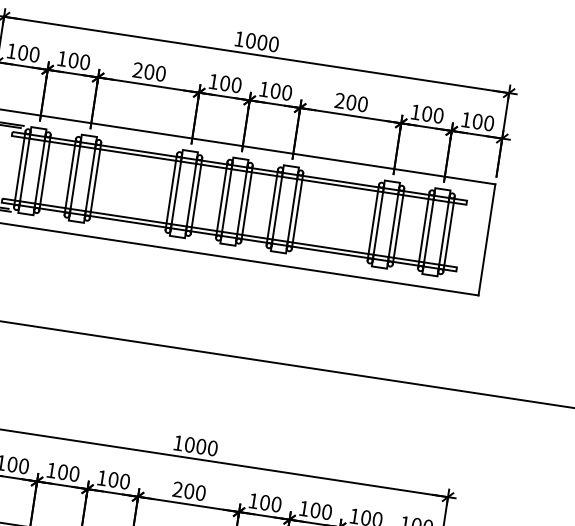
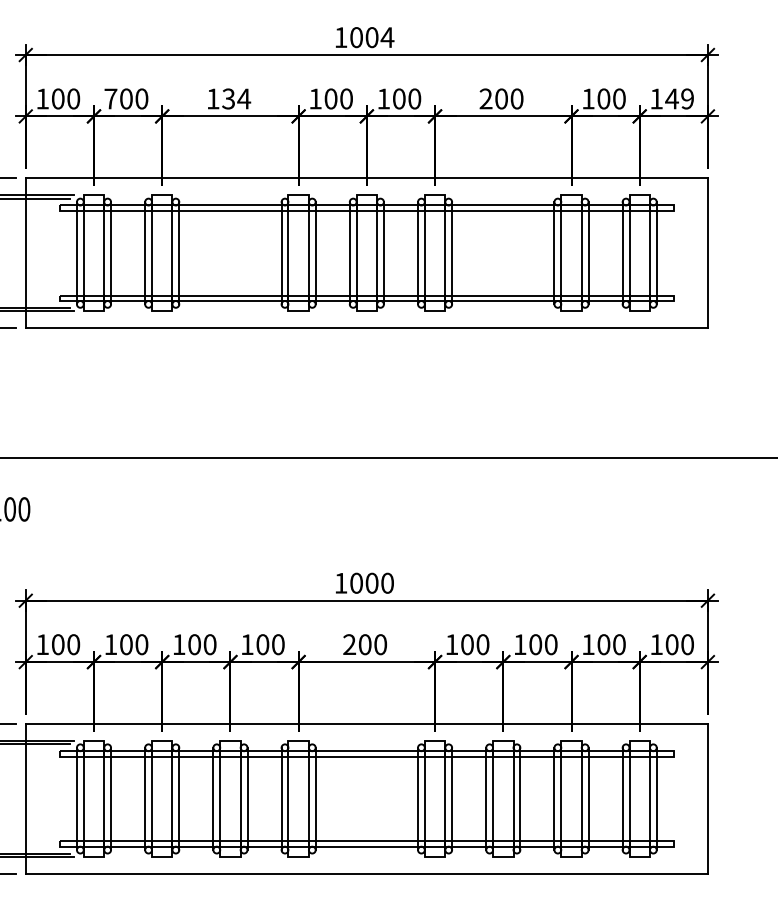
text: (273, 44) -> (387, 37), 1000 -> 1004
text: (61, 58) -> (110, 98), 100 -> 700
text: (149, 71) -> (228, 98), 200 -> 134
text: (483, 122) -> (679, 98), 100 -> 149

